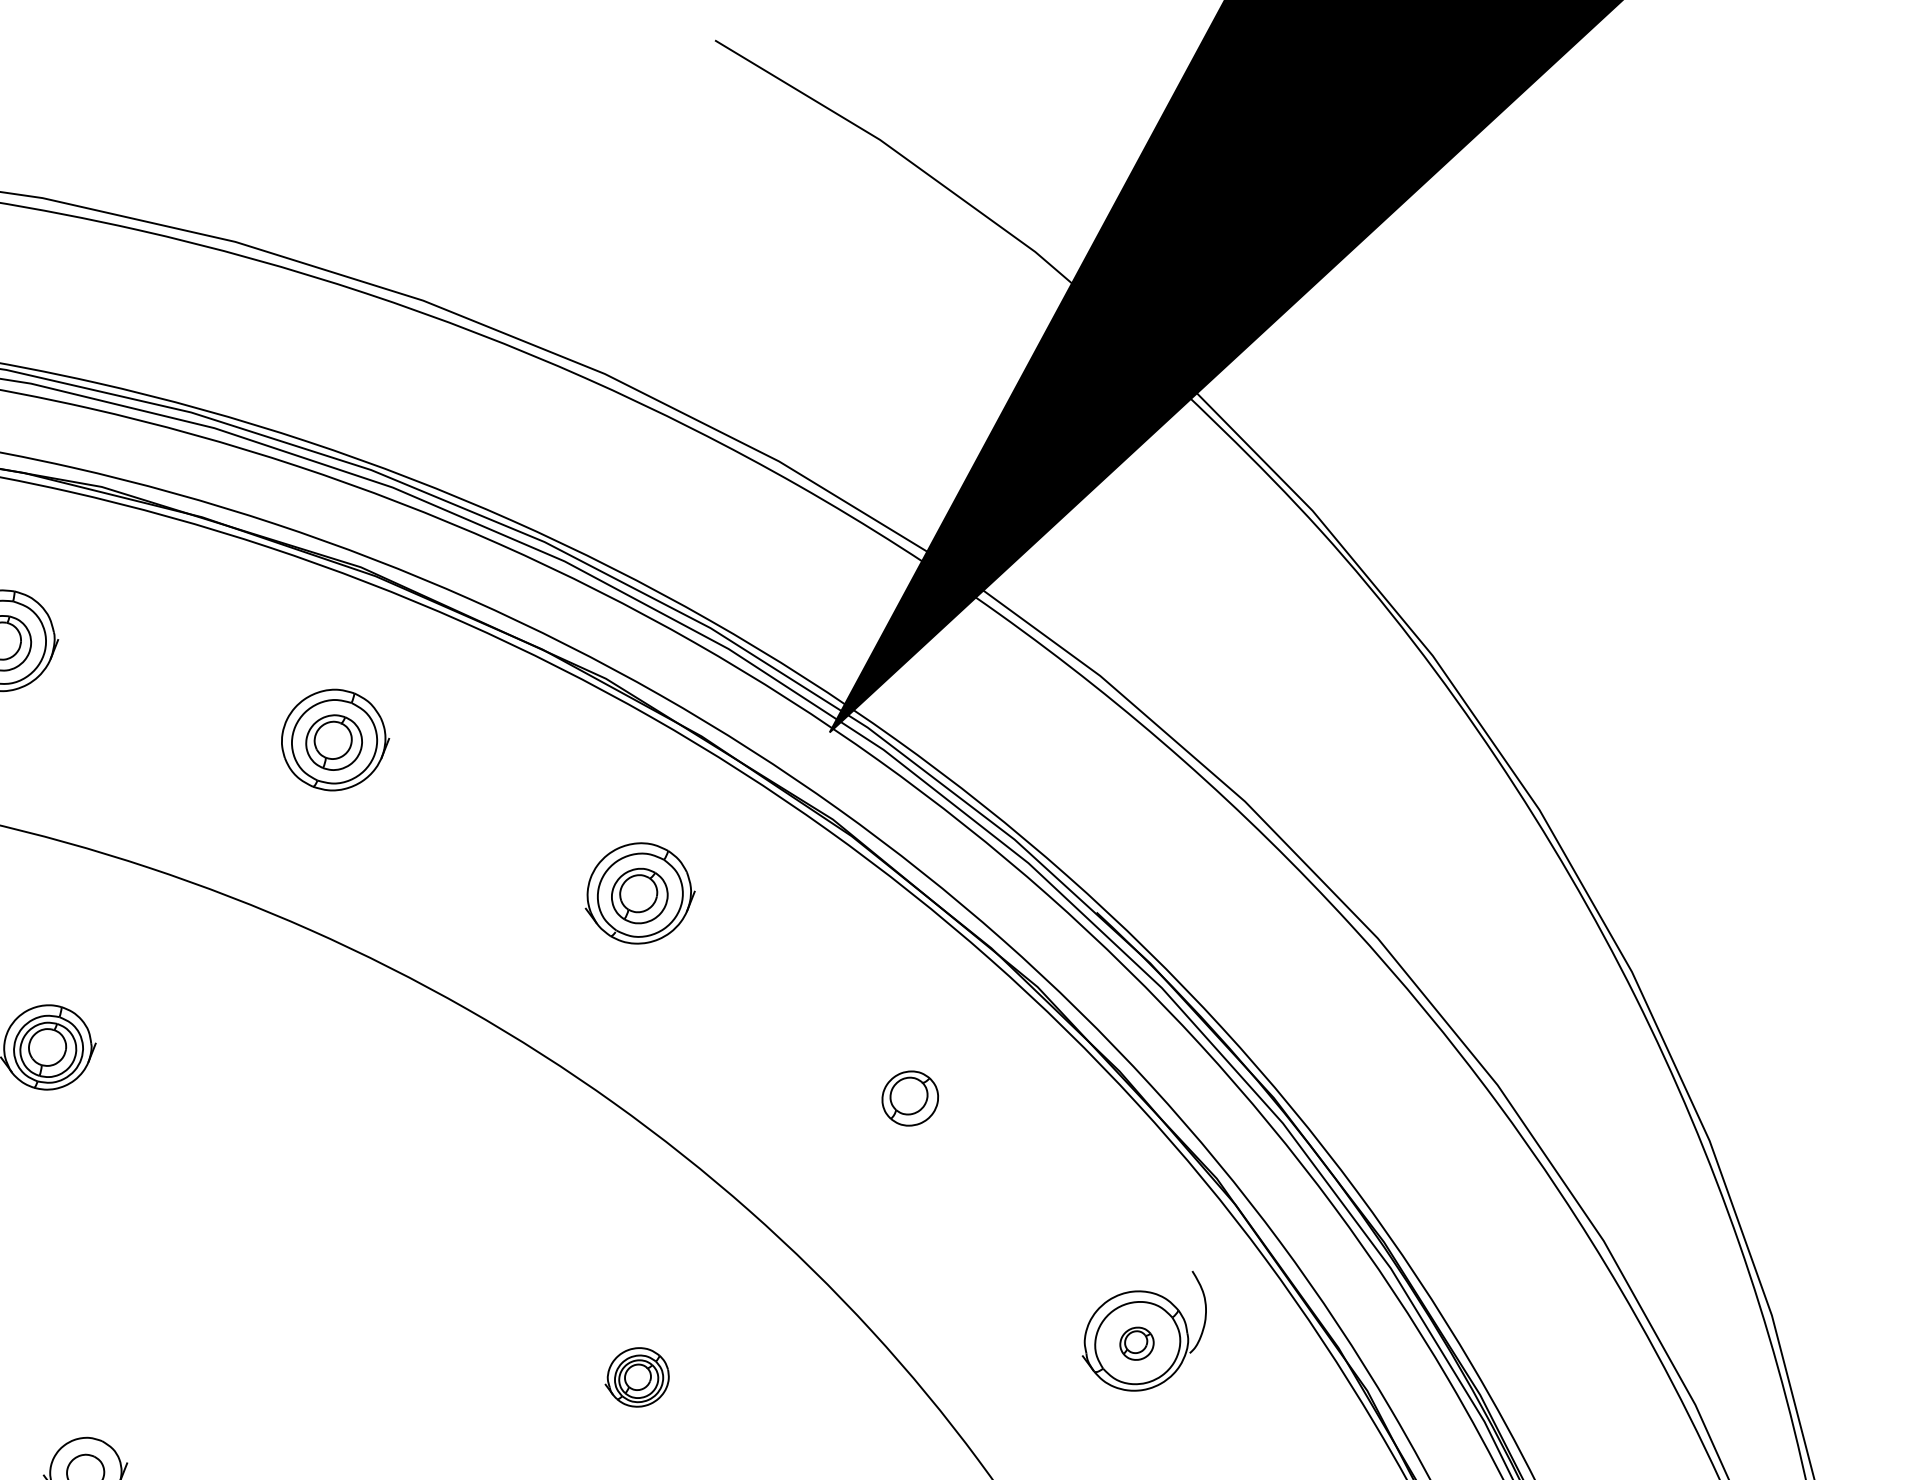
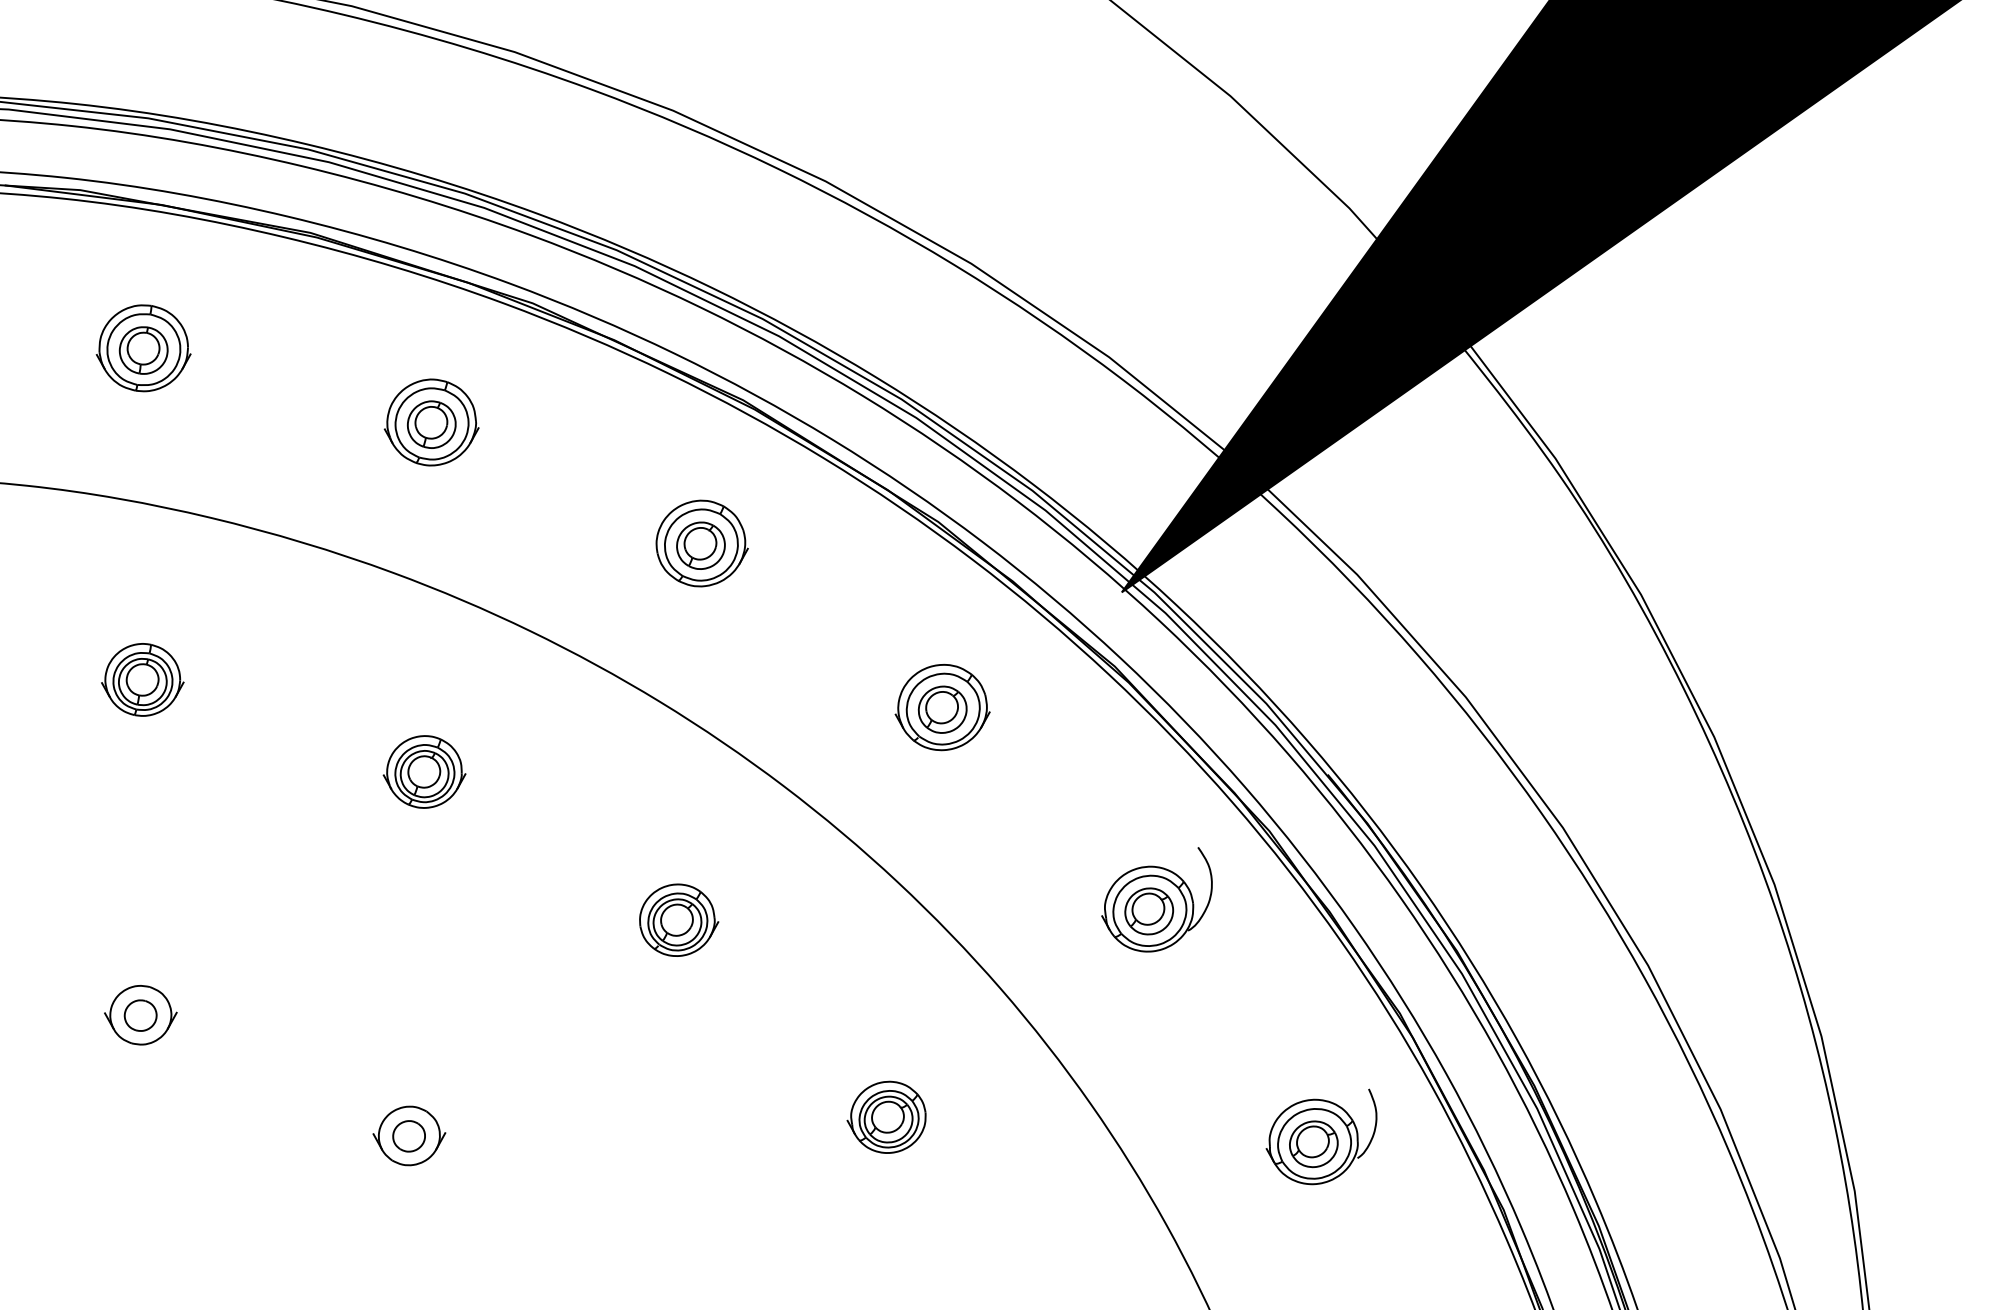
part: (916, 1083) -> (1156, 899), added
part: (366, 1179) -> (679, 919), added
part: (1136, 1343) -> (1313, 1144), size x1.67
part: (636, 1376) -> (886, 1116), size x1.43

